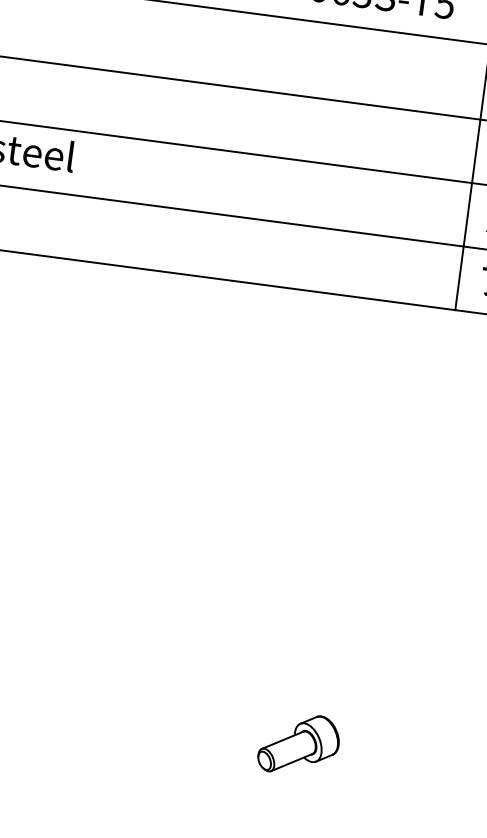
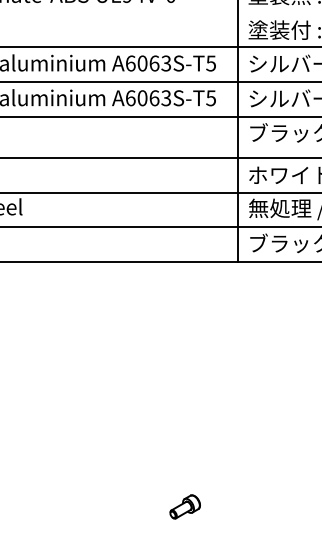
part: (300, 743) -> (185, 506), size x0.7

